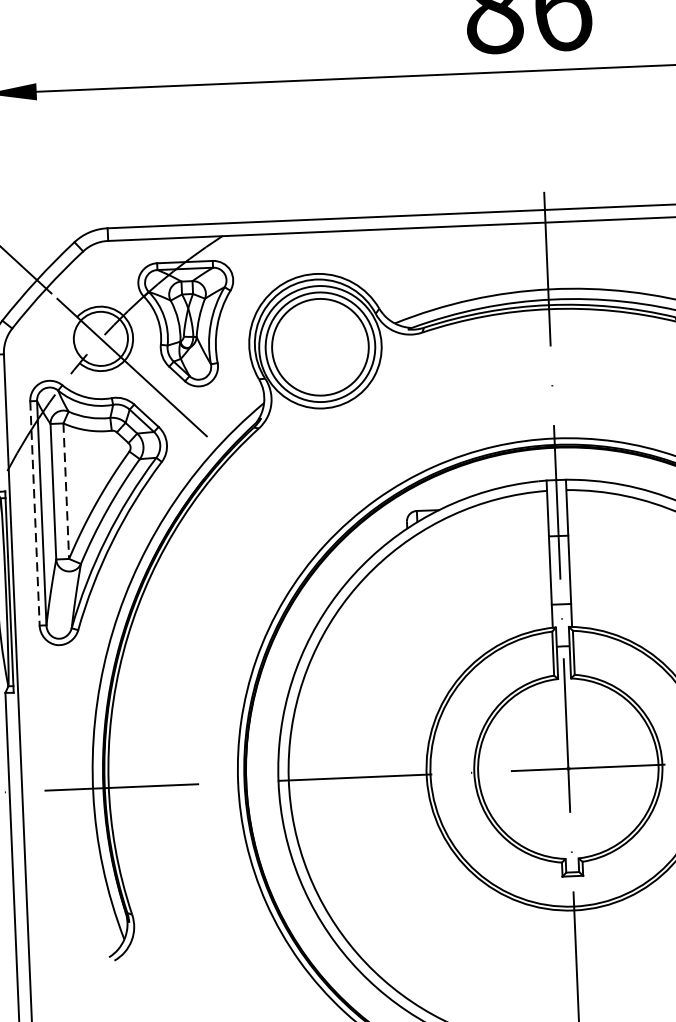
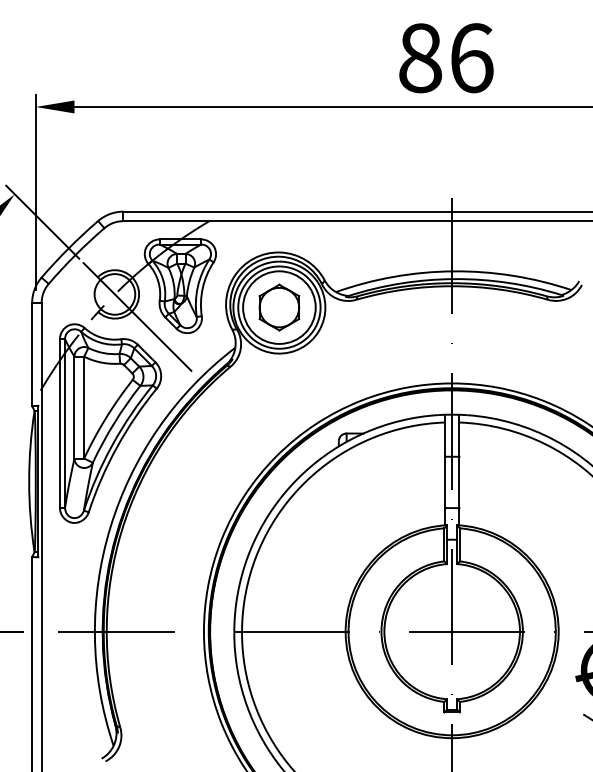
part: (320, 347) -> (279, 307), added
line: (66, 491) -> (84, 407), dashed -> solid
line: (34, 513) -> (59, 423), dashed -> solid

